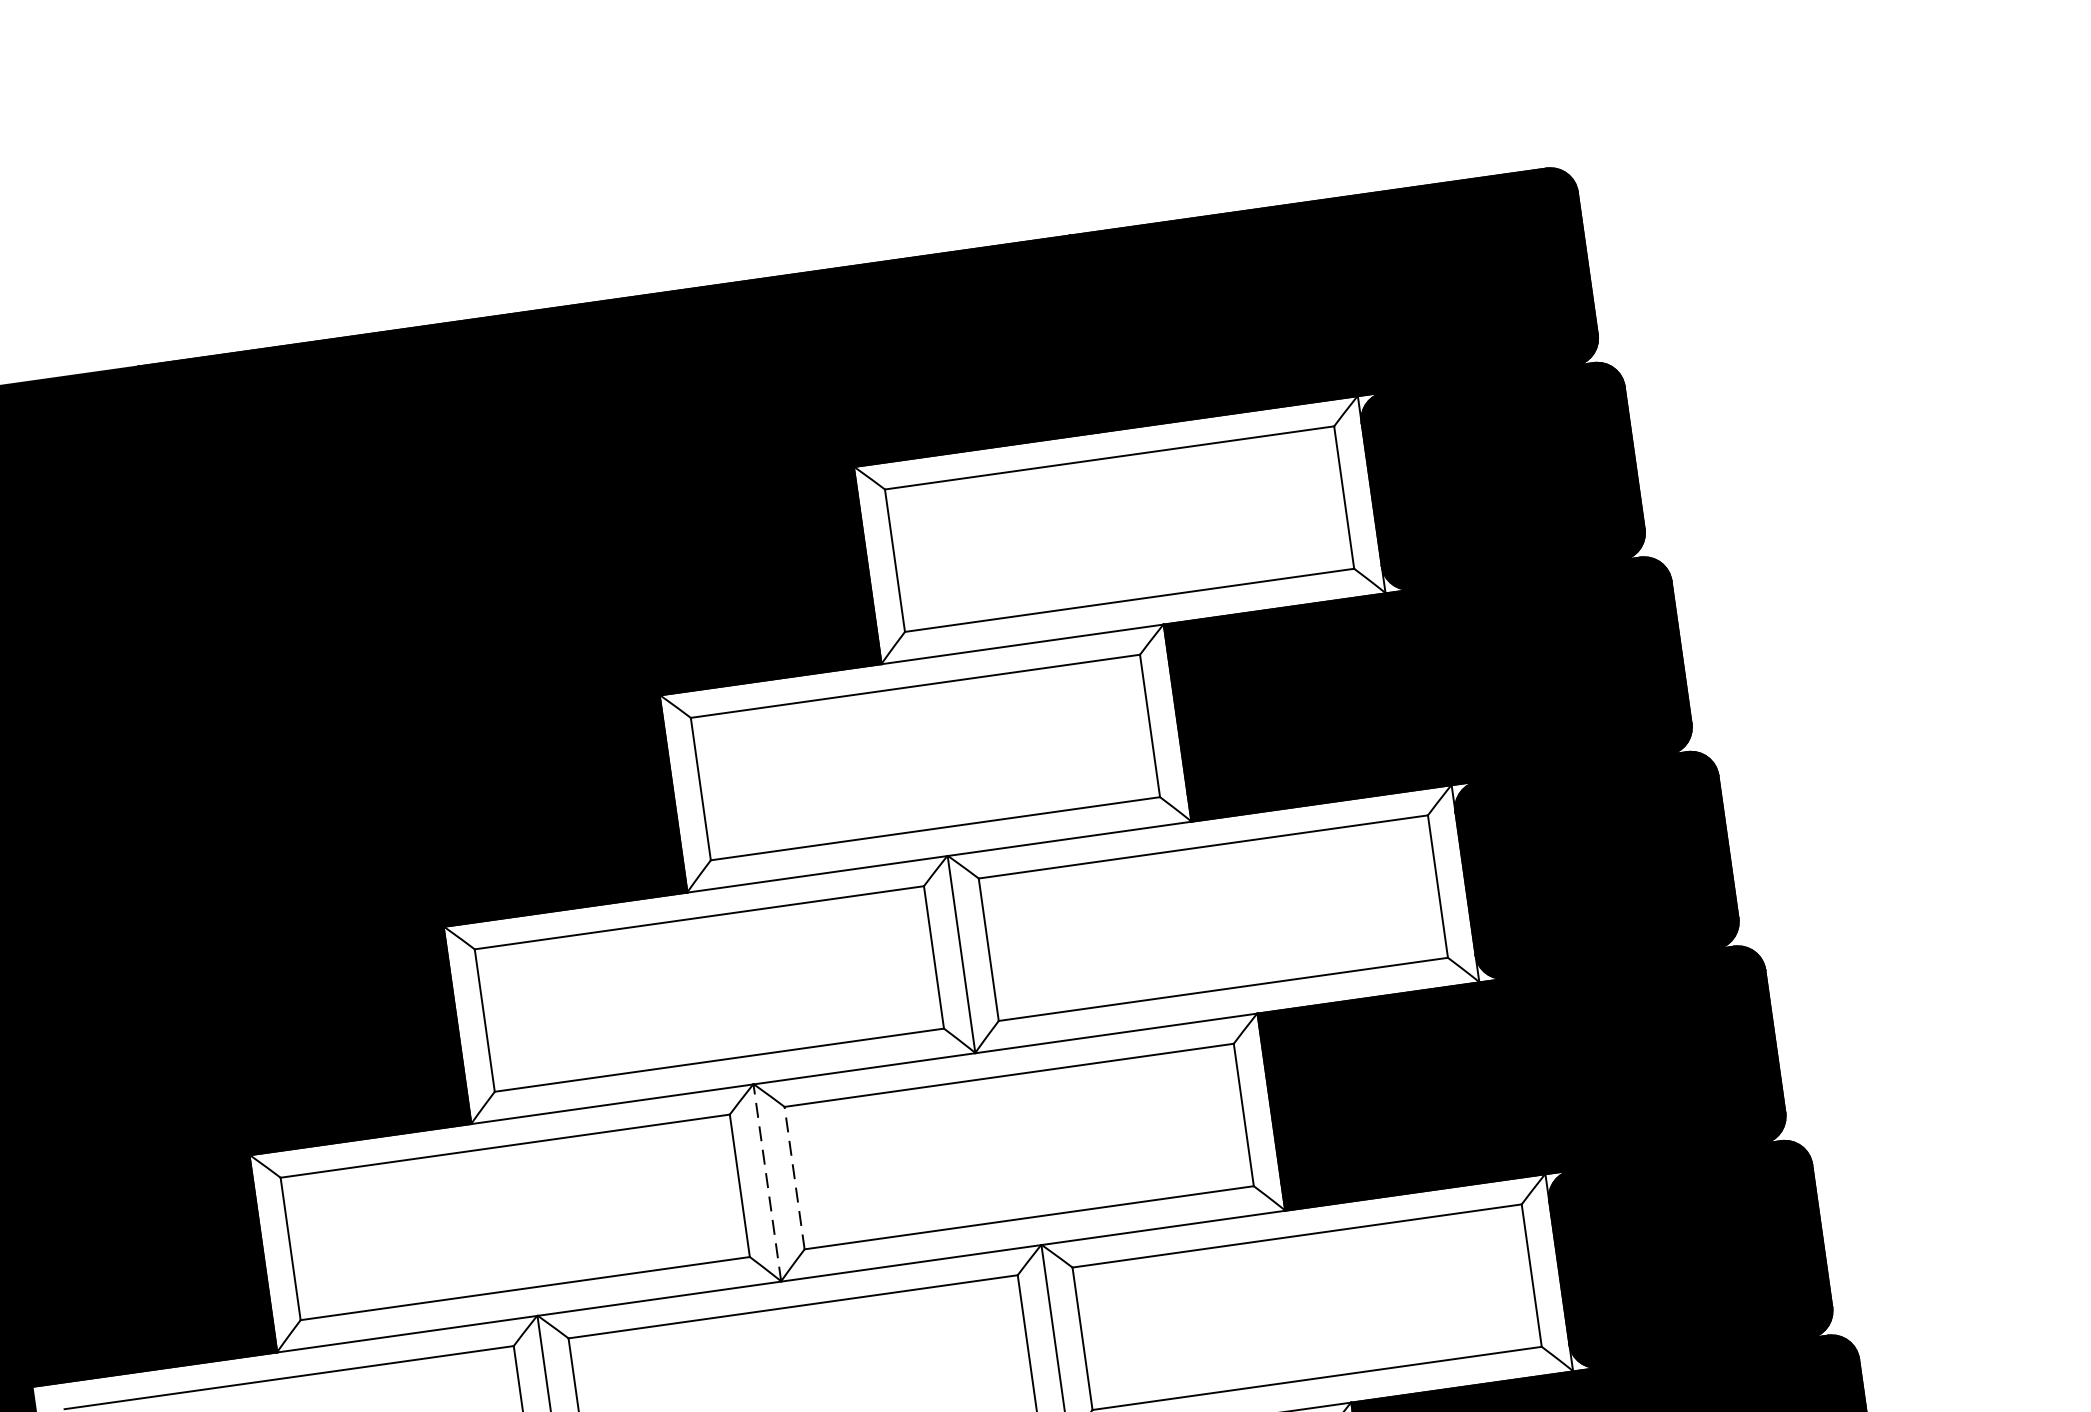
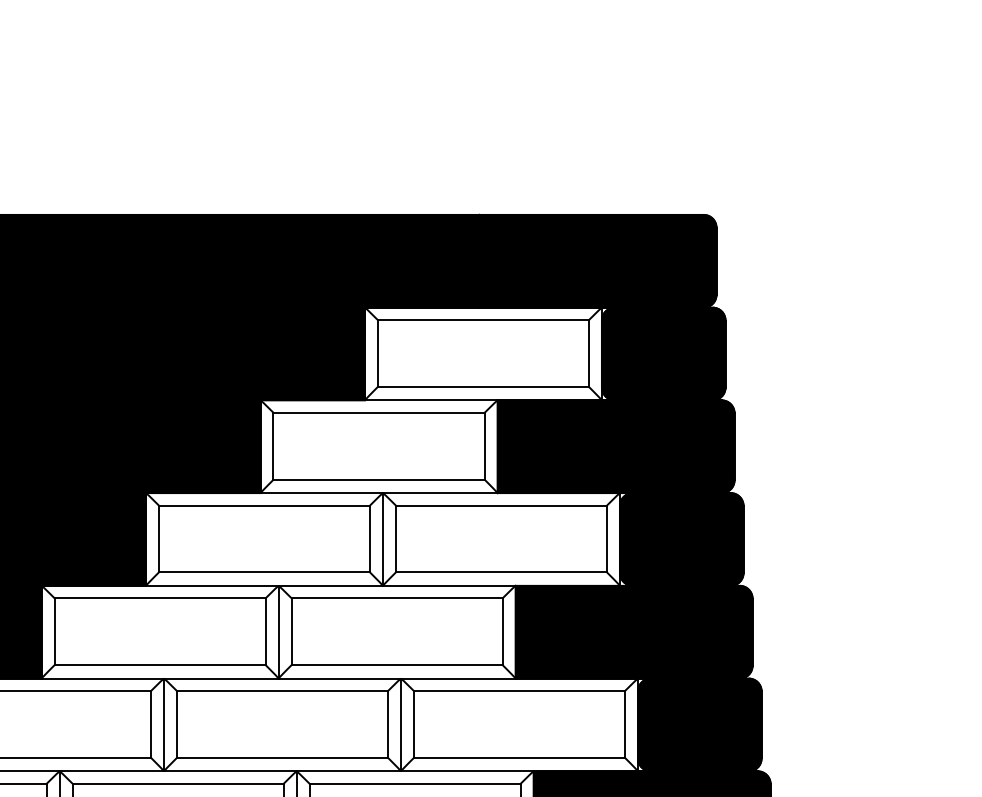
line: (794, 1177) -> (291, 631), dashed -> solid
line: (766, 1181) -> (278, 631), dashed -> solid

